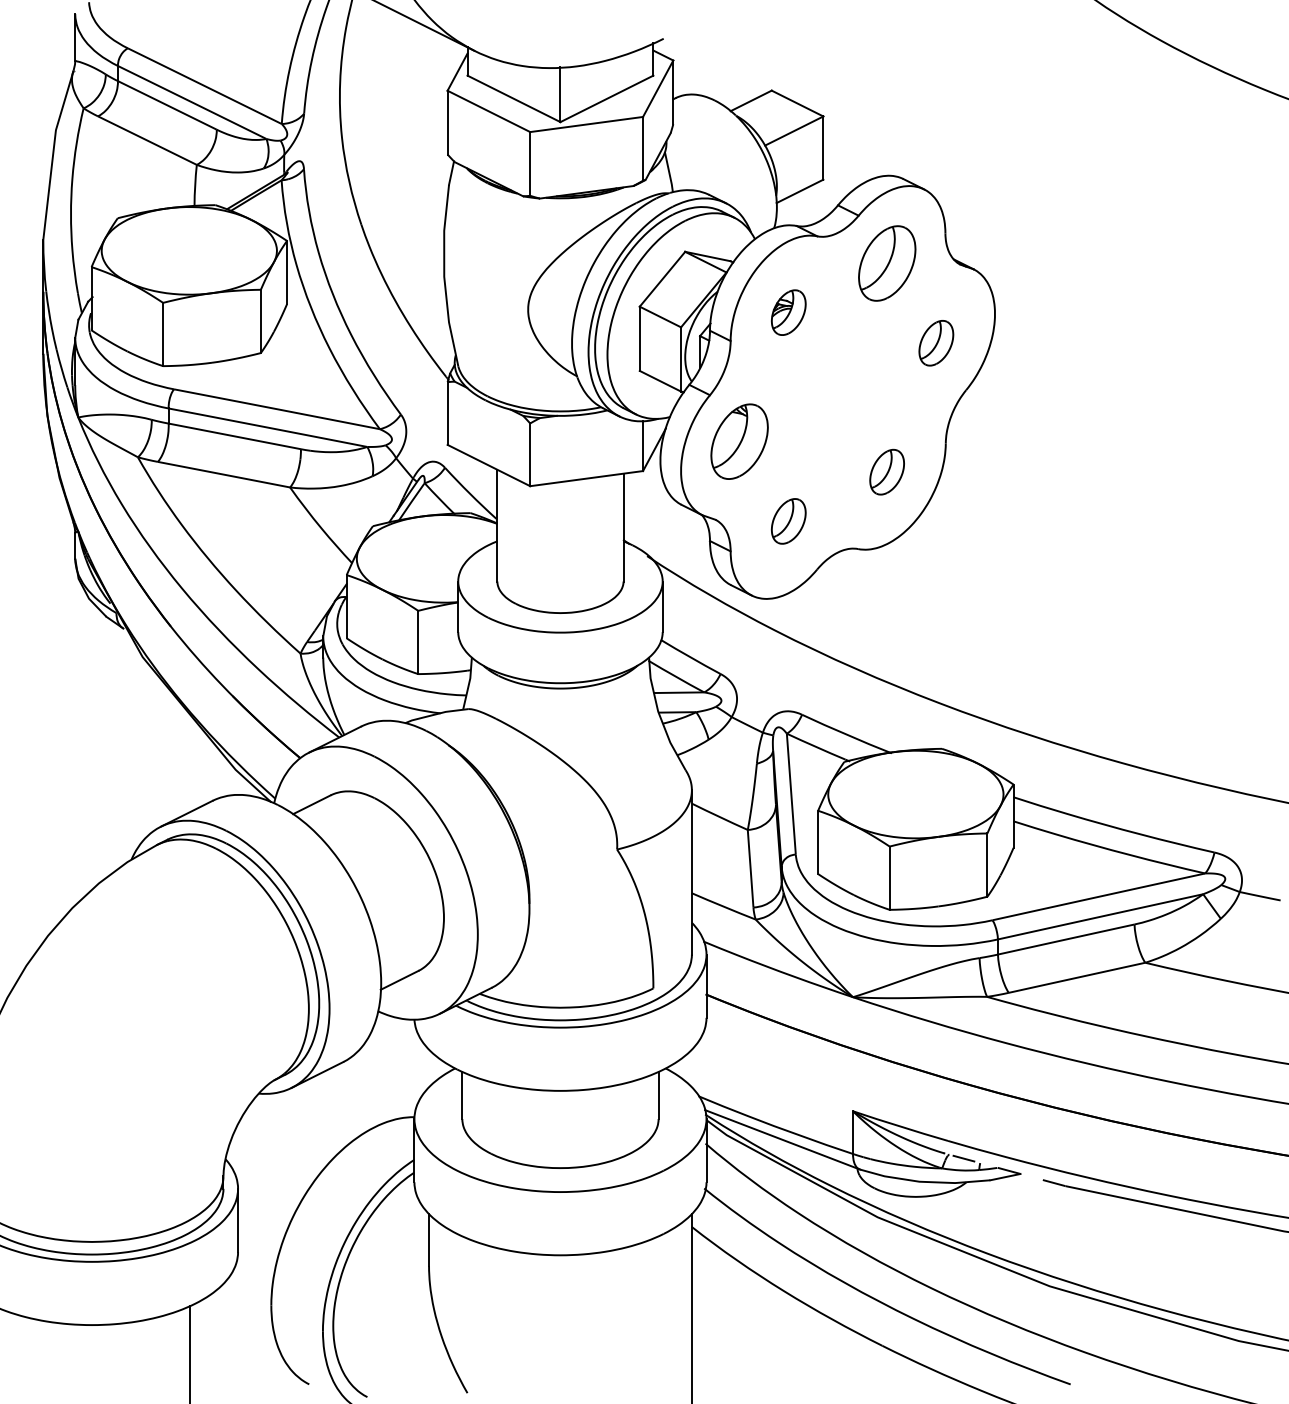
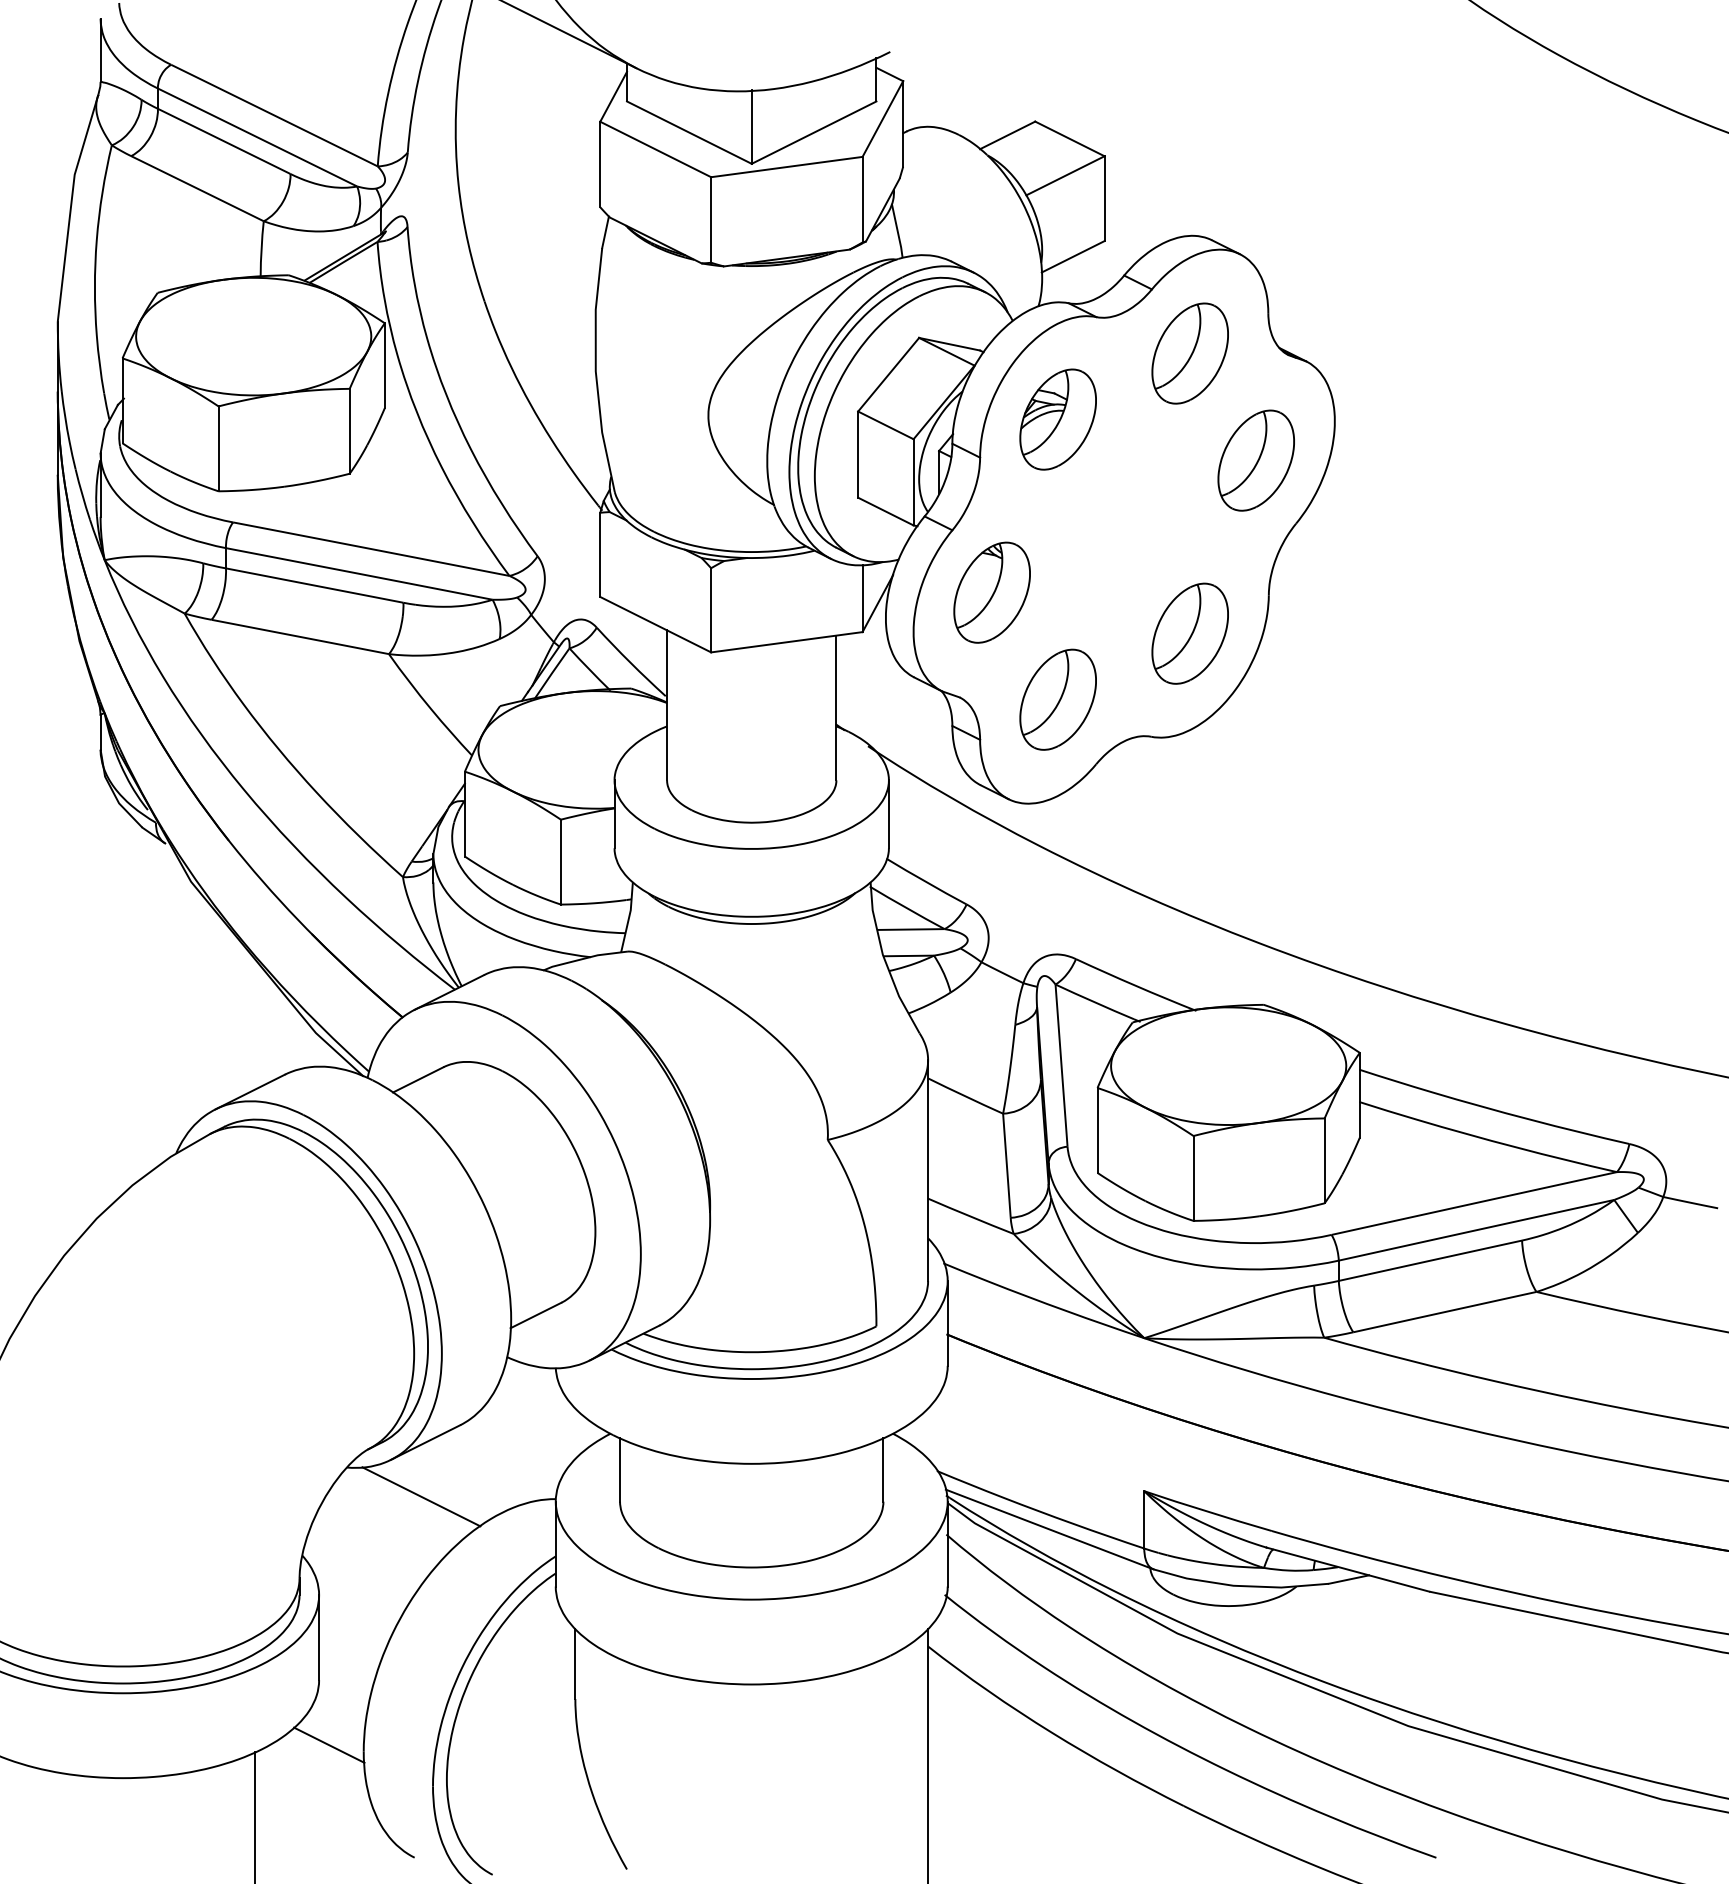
part: (788, 312) -> (1057, 419), size x1.67
part: (935, 343) -> (1255, 460), size x1.67
part: (886, 472) -> (1189, 633), size x1.67
part: (788, 521) -> (1057, 699), size x1.67
line: (314, 1115) -> (421, 1496), added
line: (1004, 1169) -> (1347, 1569), dashed -> solid
line: (245, 1300) -> (329, 1744), added

